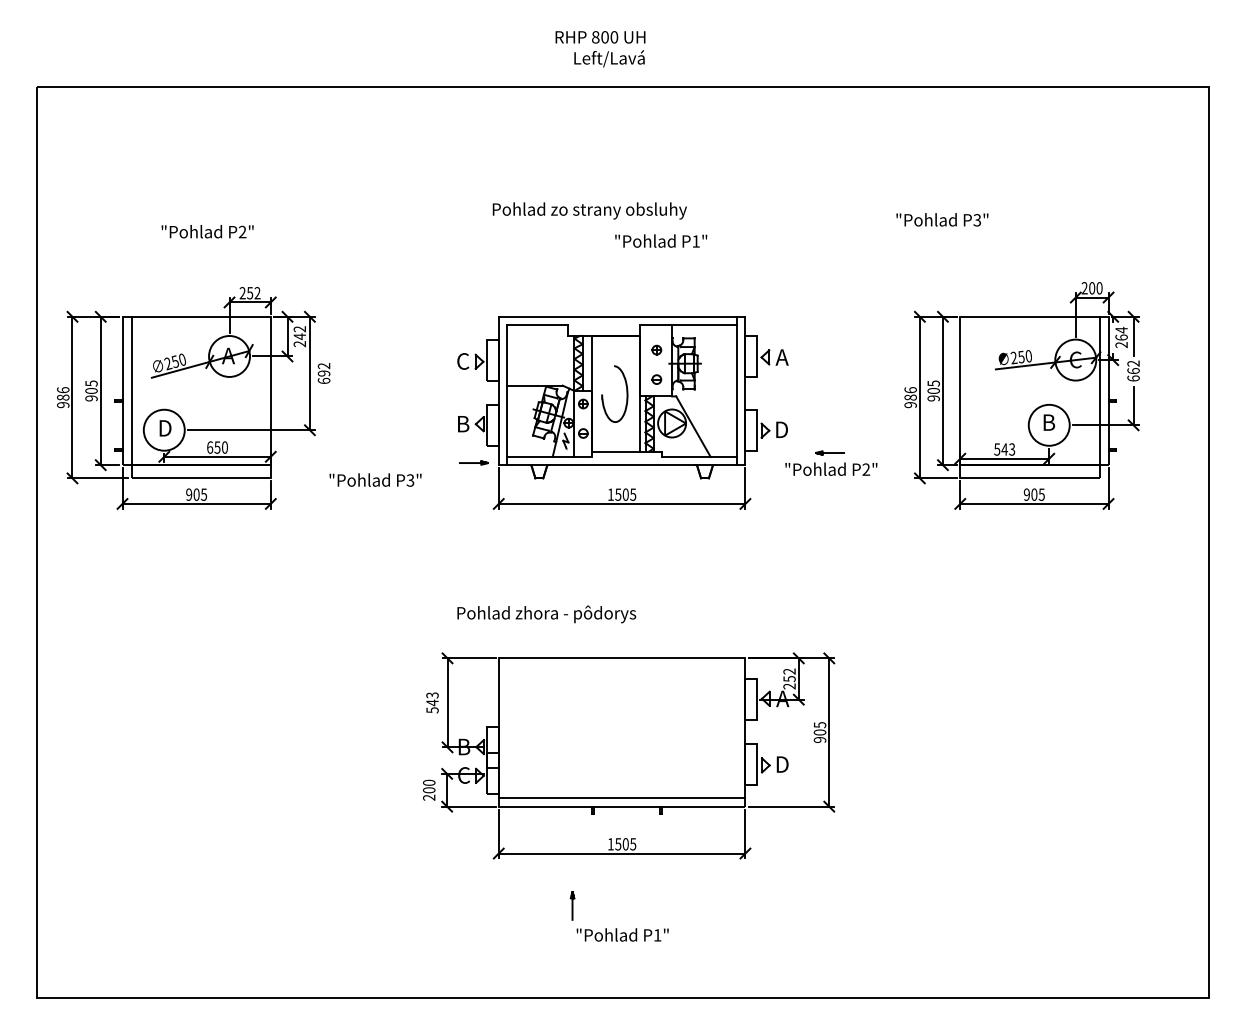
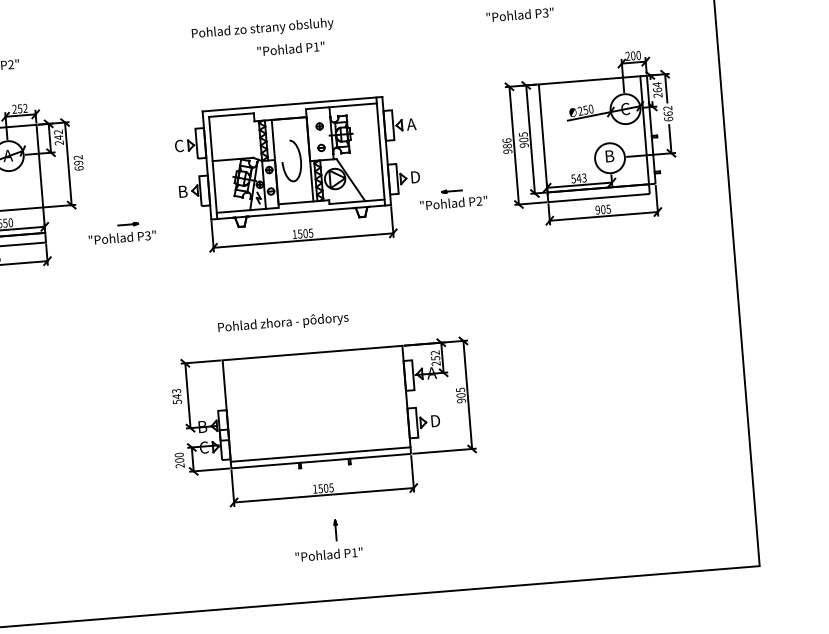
text: (661, 240) -> (291, 48), moved
line: (473, 462) -> (127, 224), moved
text: (546, 614) -> (283, 323), moved
line: (572, 905) -> (335, 530), moved

